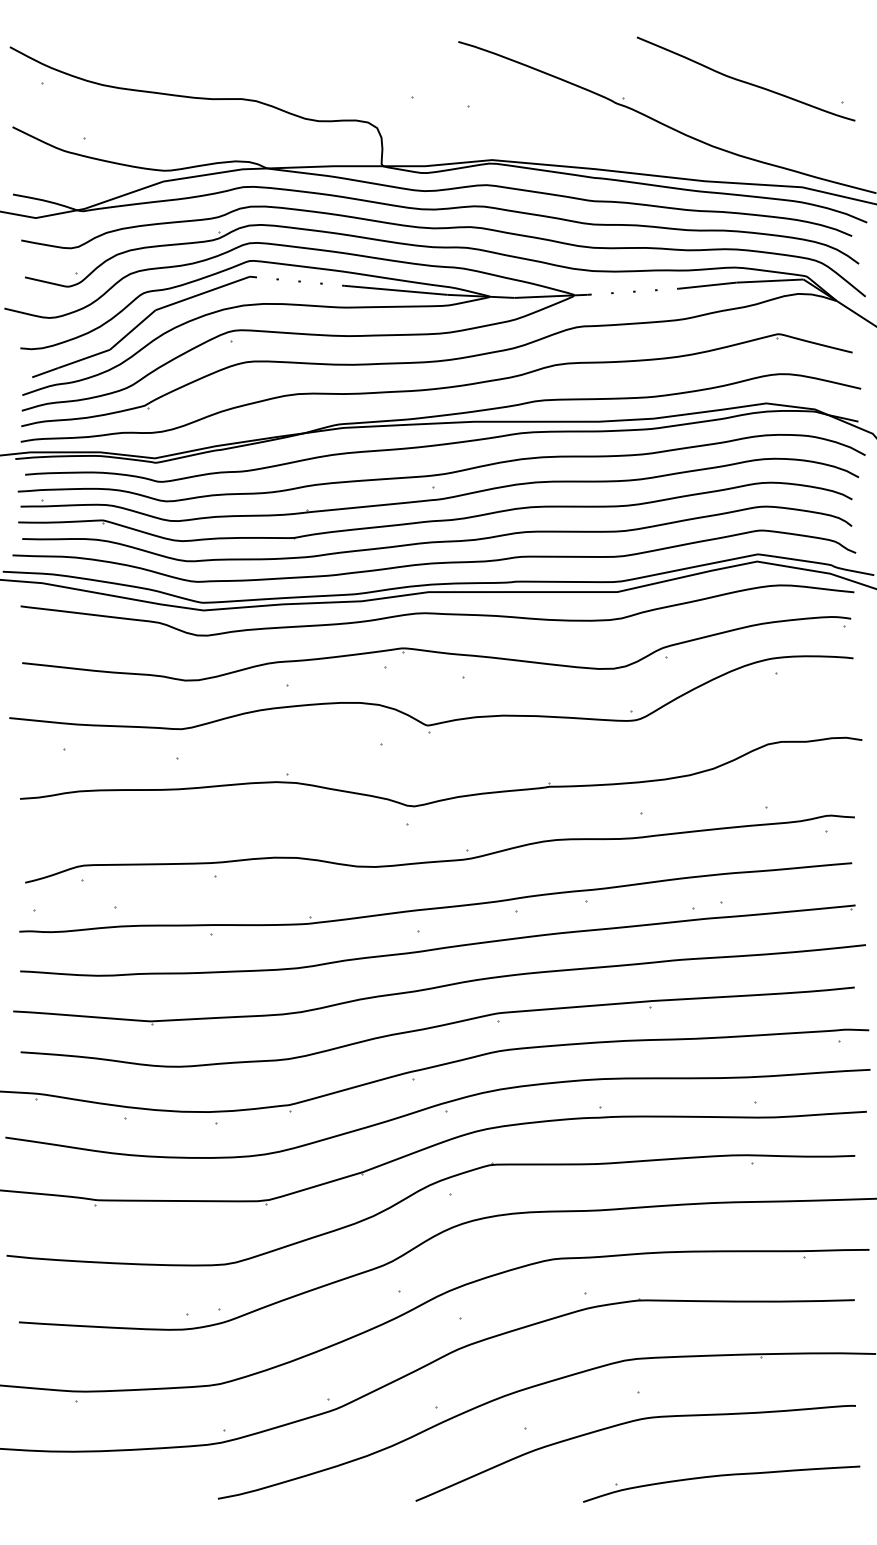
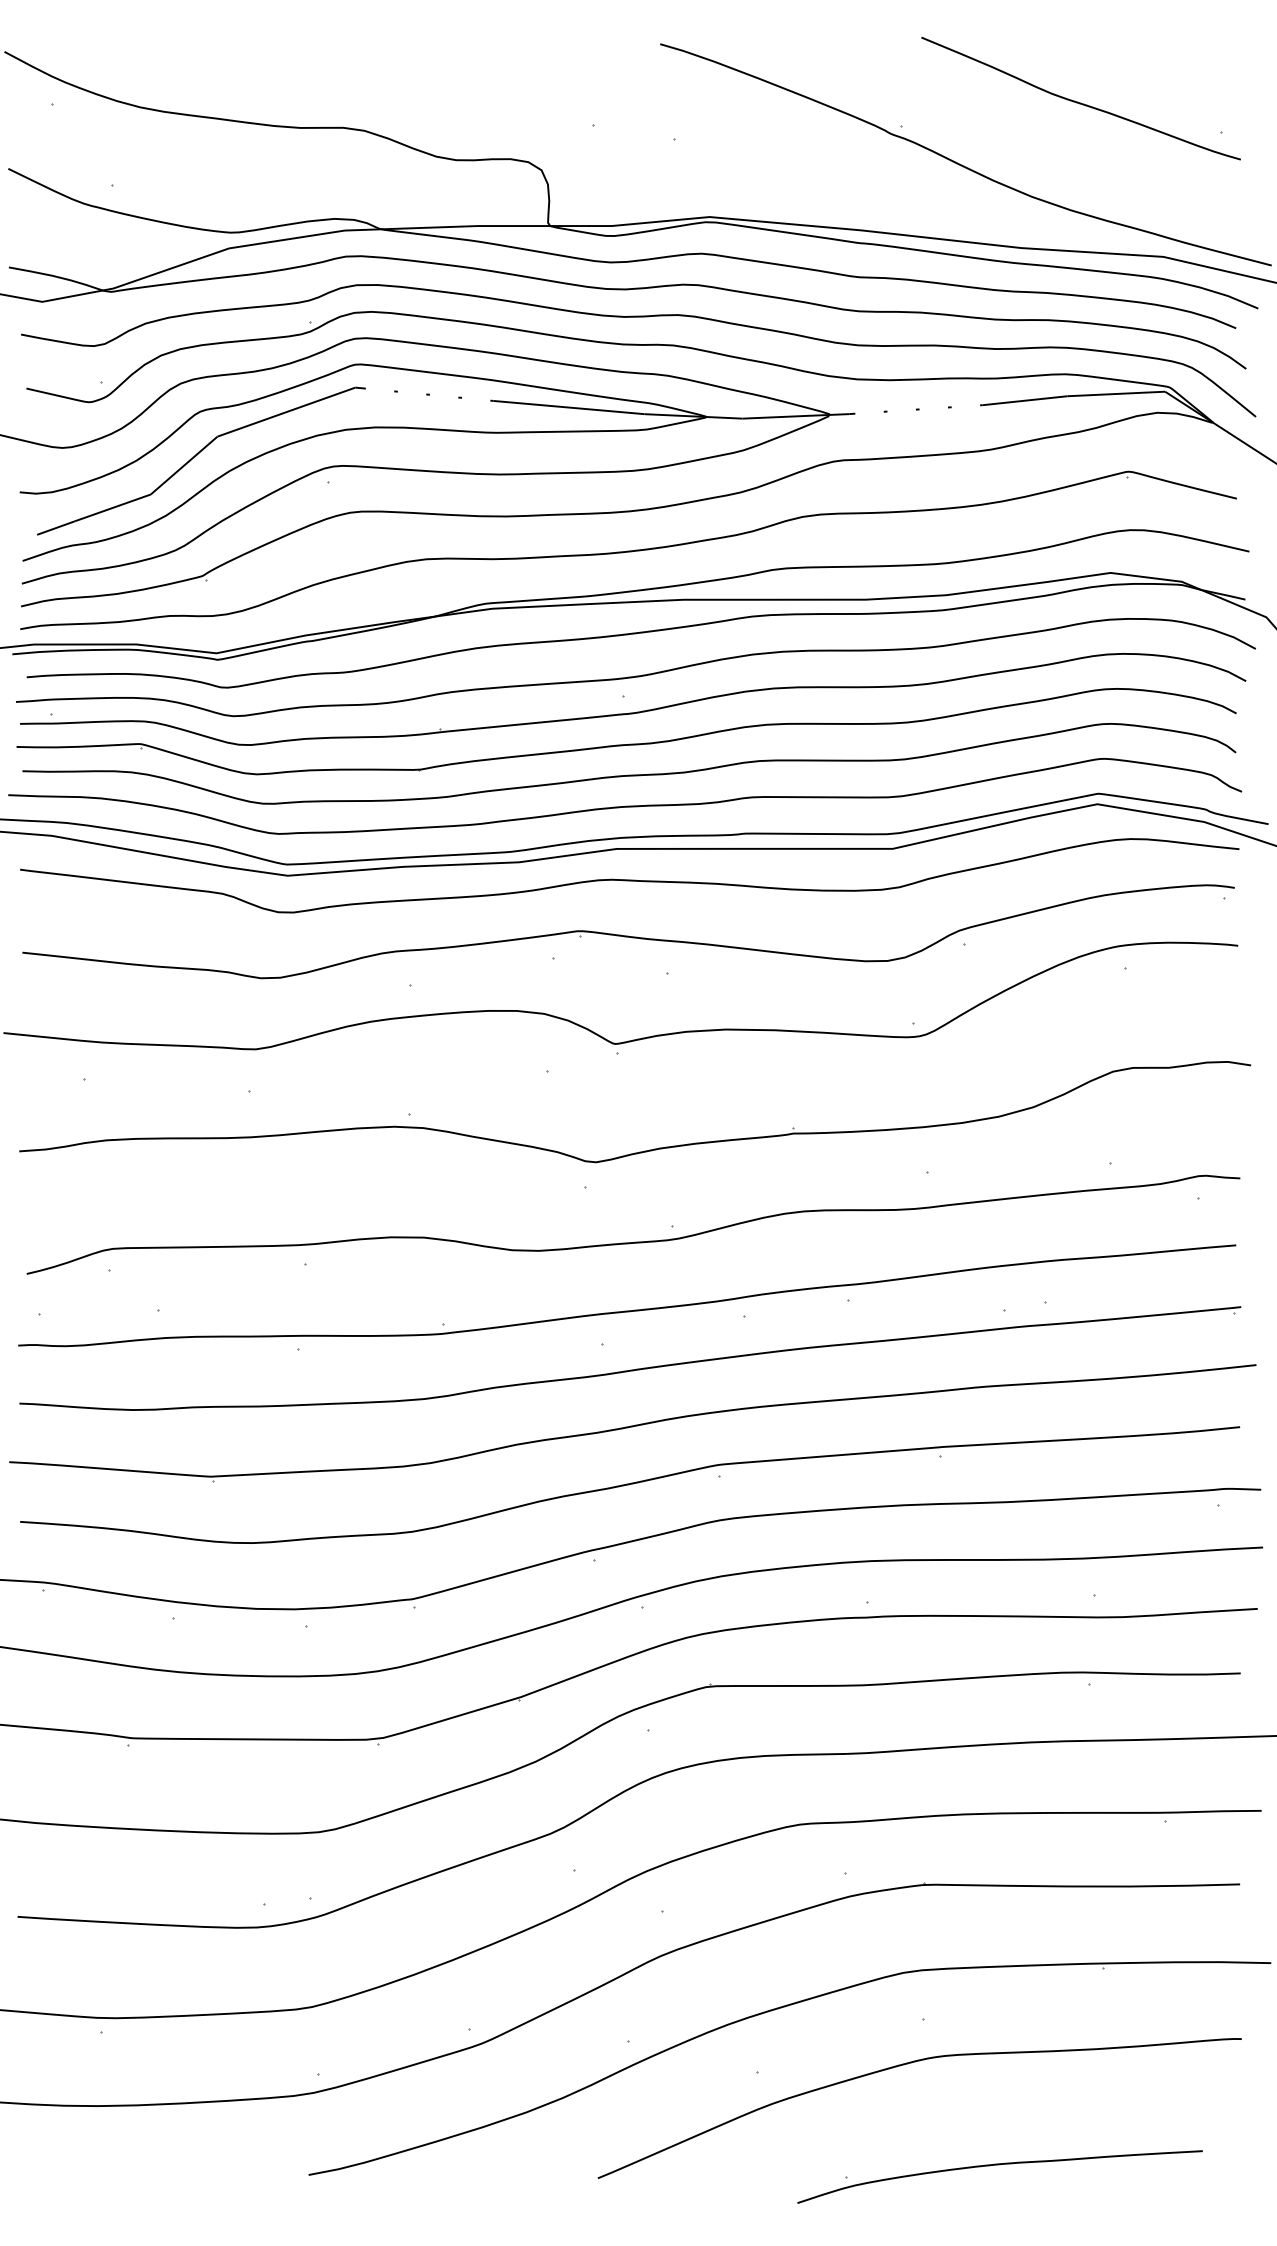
part: (721, 1476) -> (999, 2165), moved

